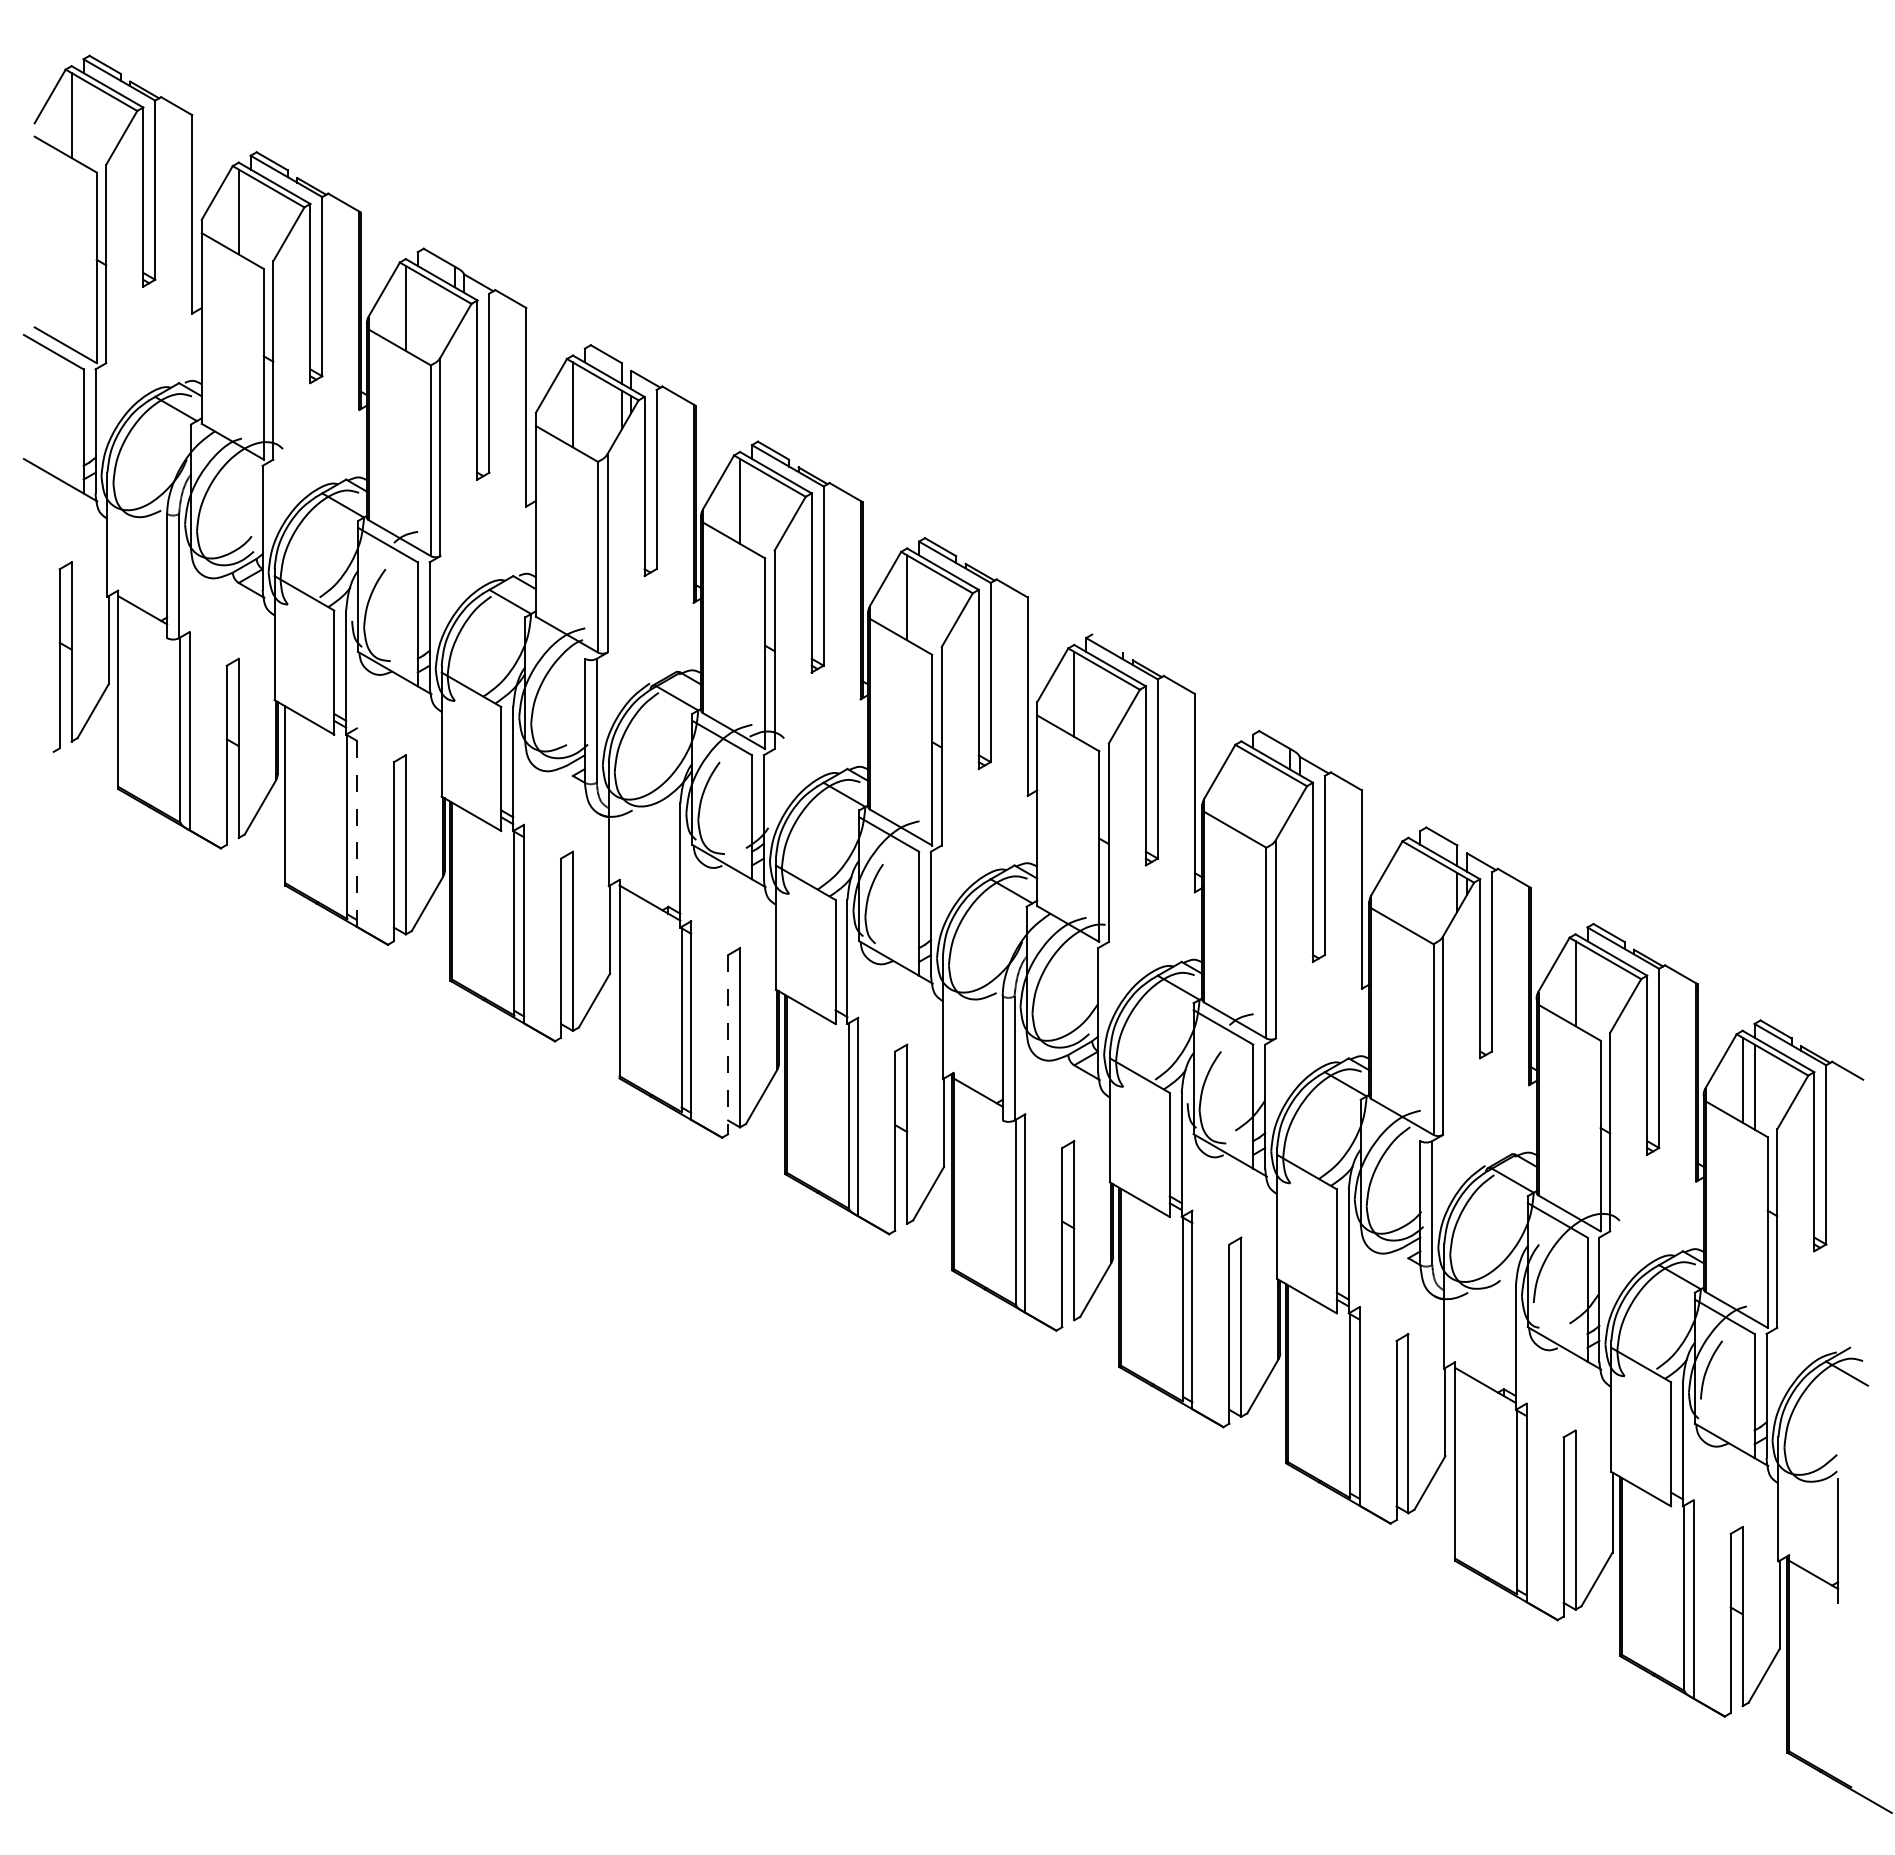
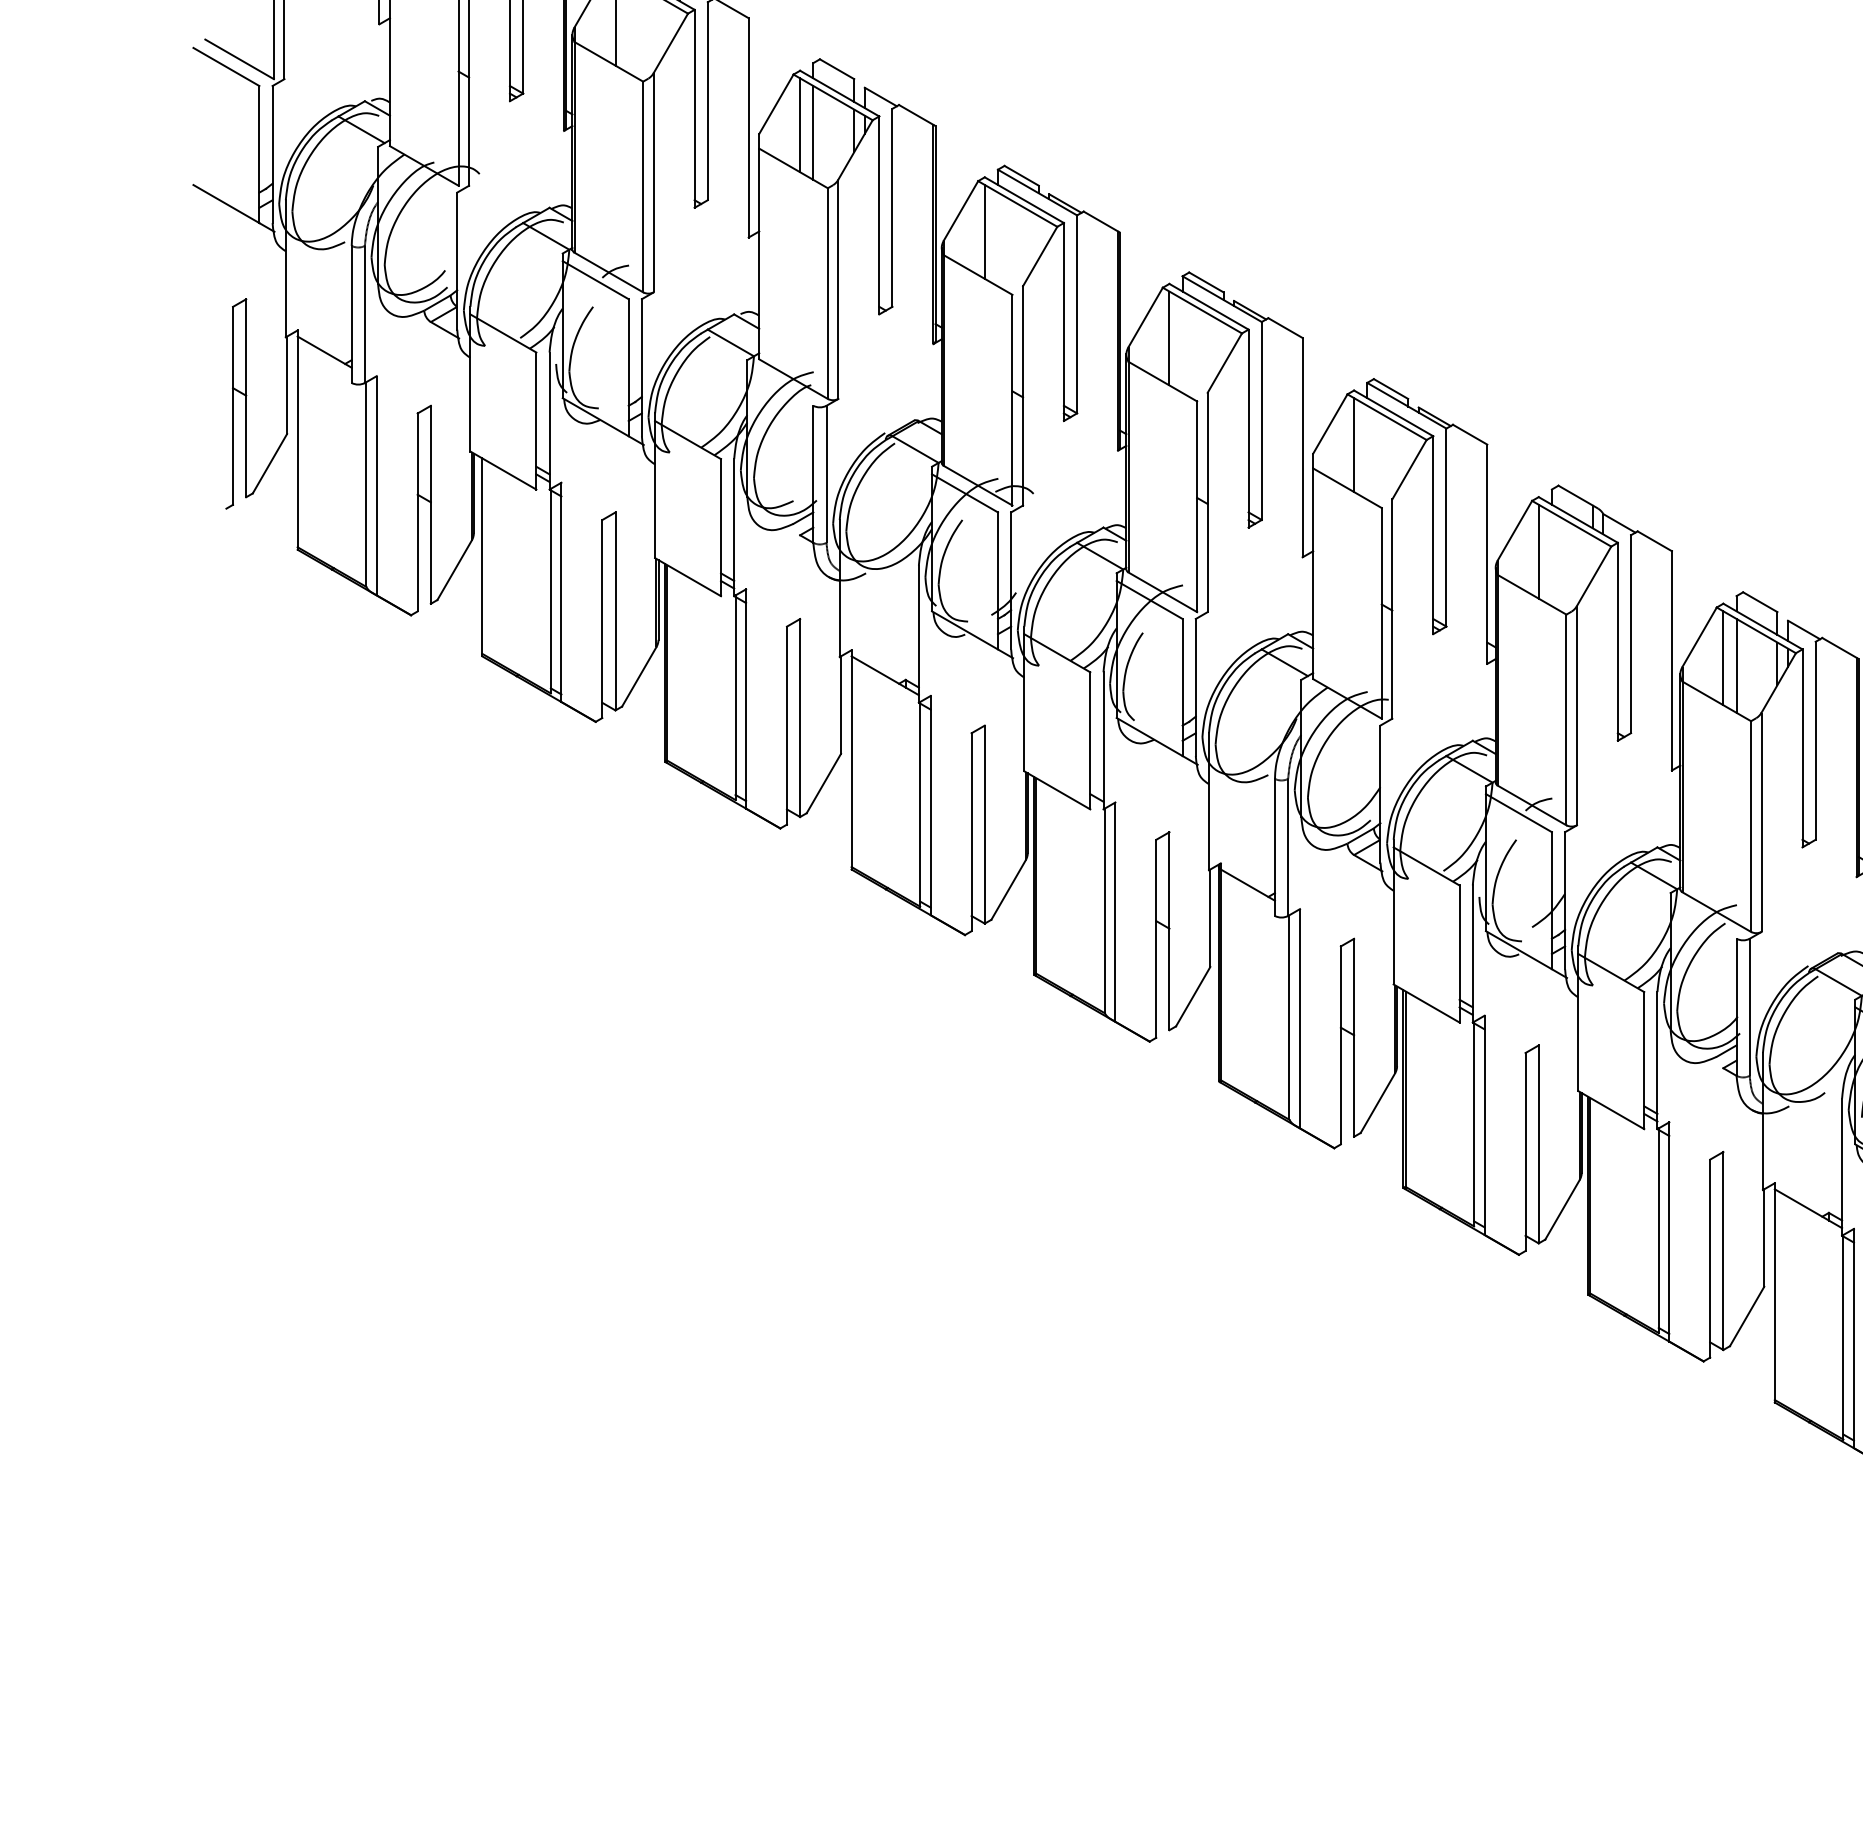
line: (584, 411) -> (812, 132), added
line: (1107, 643) -> (1390, 388), added
line: (1241, 790) -> (1538, 551), added
line: (356, 827) -> (560, 592), dashed -> solid
line: (1408, 886) -> (1723, 657), added
line: (1420, 893) -> (1736, 665), added
line: (728, 1044) -> (972, 832), dashed -> solid

